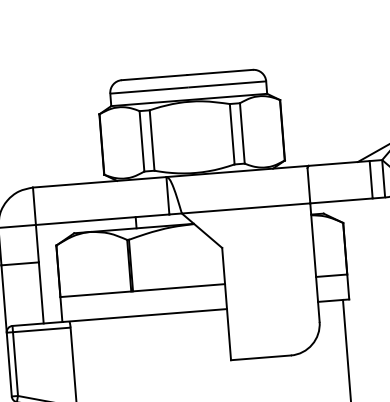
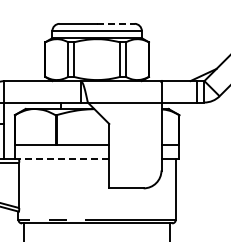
line: (219, 71) -> (115, 23), solid -> dashed
line: (143, 316) -> (61, 159), solid -> dashed

